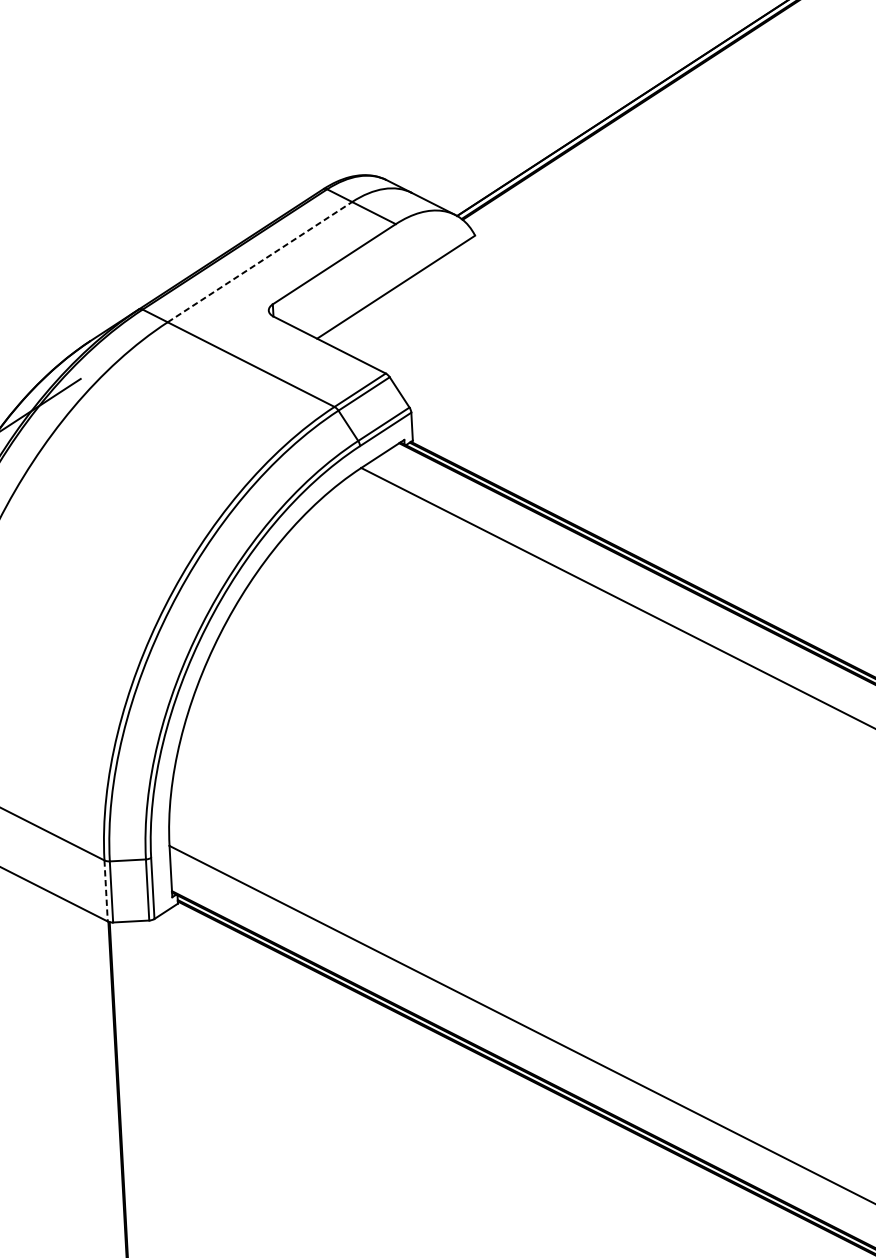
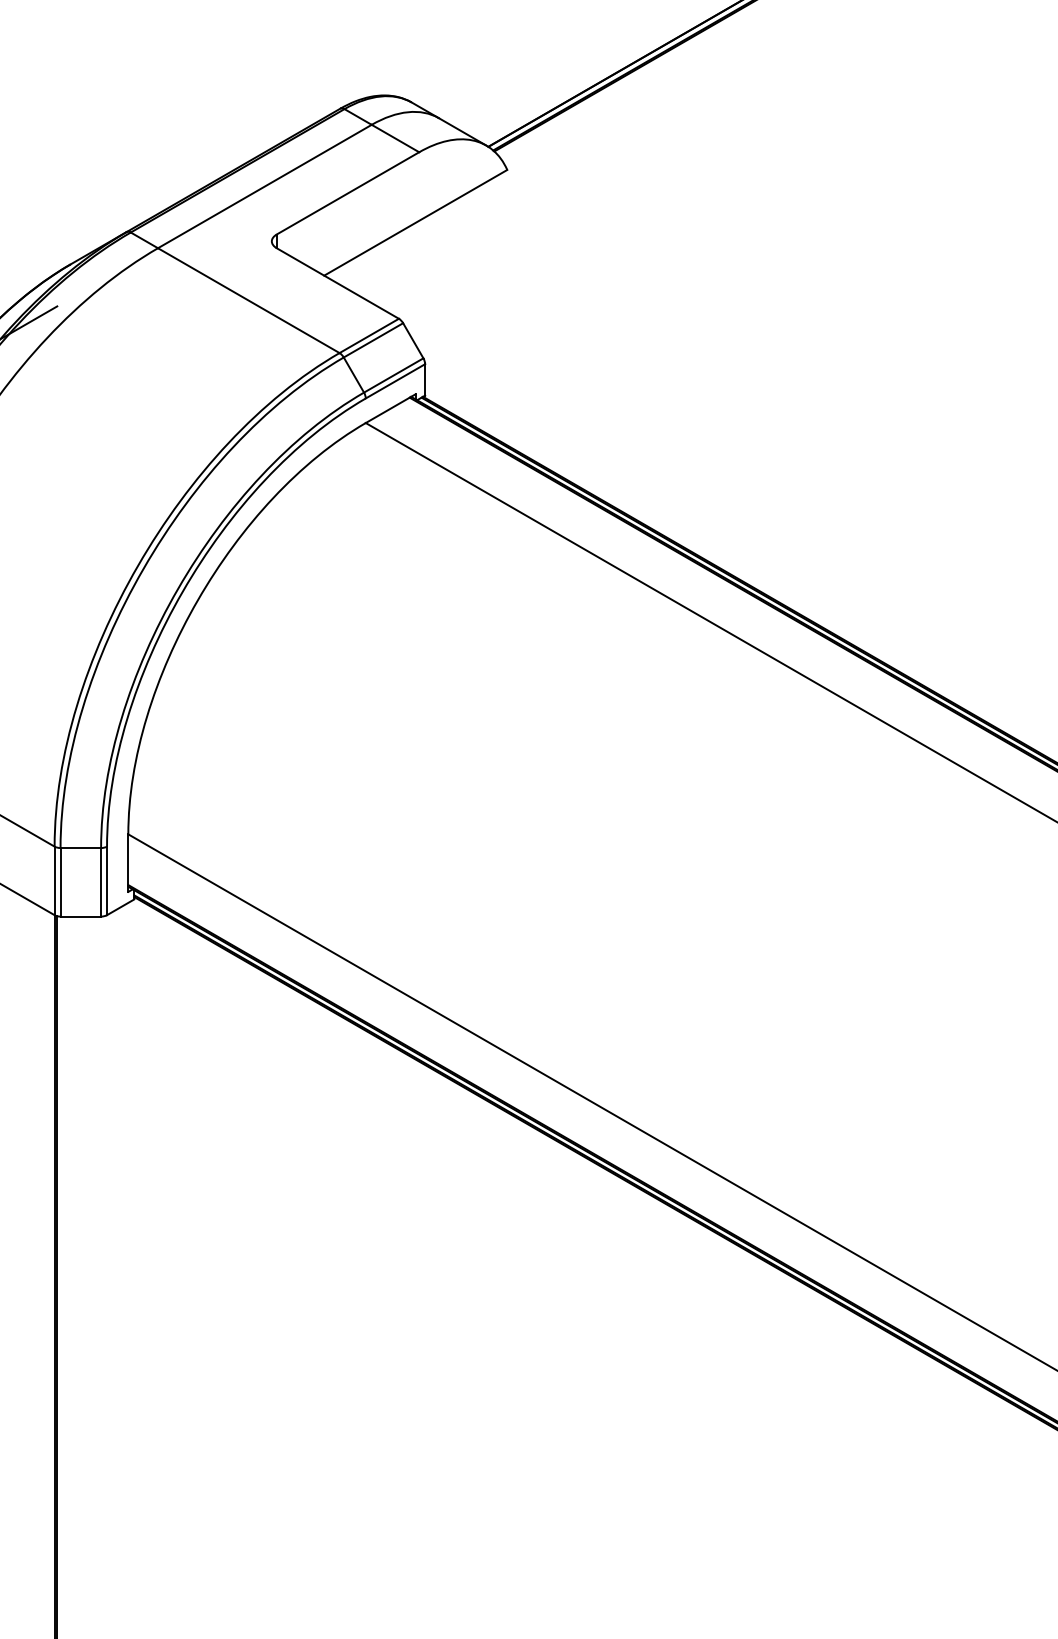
line: (260, 262) -> (265, 186), dashed -> solid
line: (106, 891) -> (54, 881), dashed -> solid

